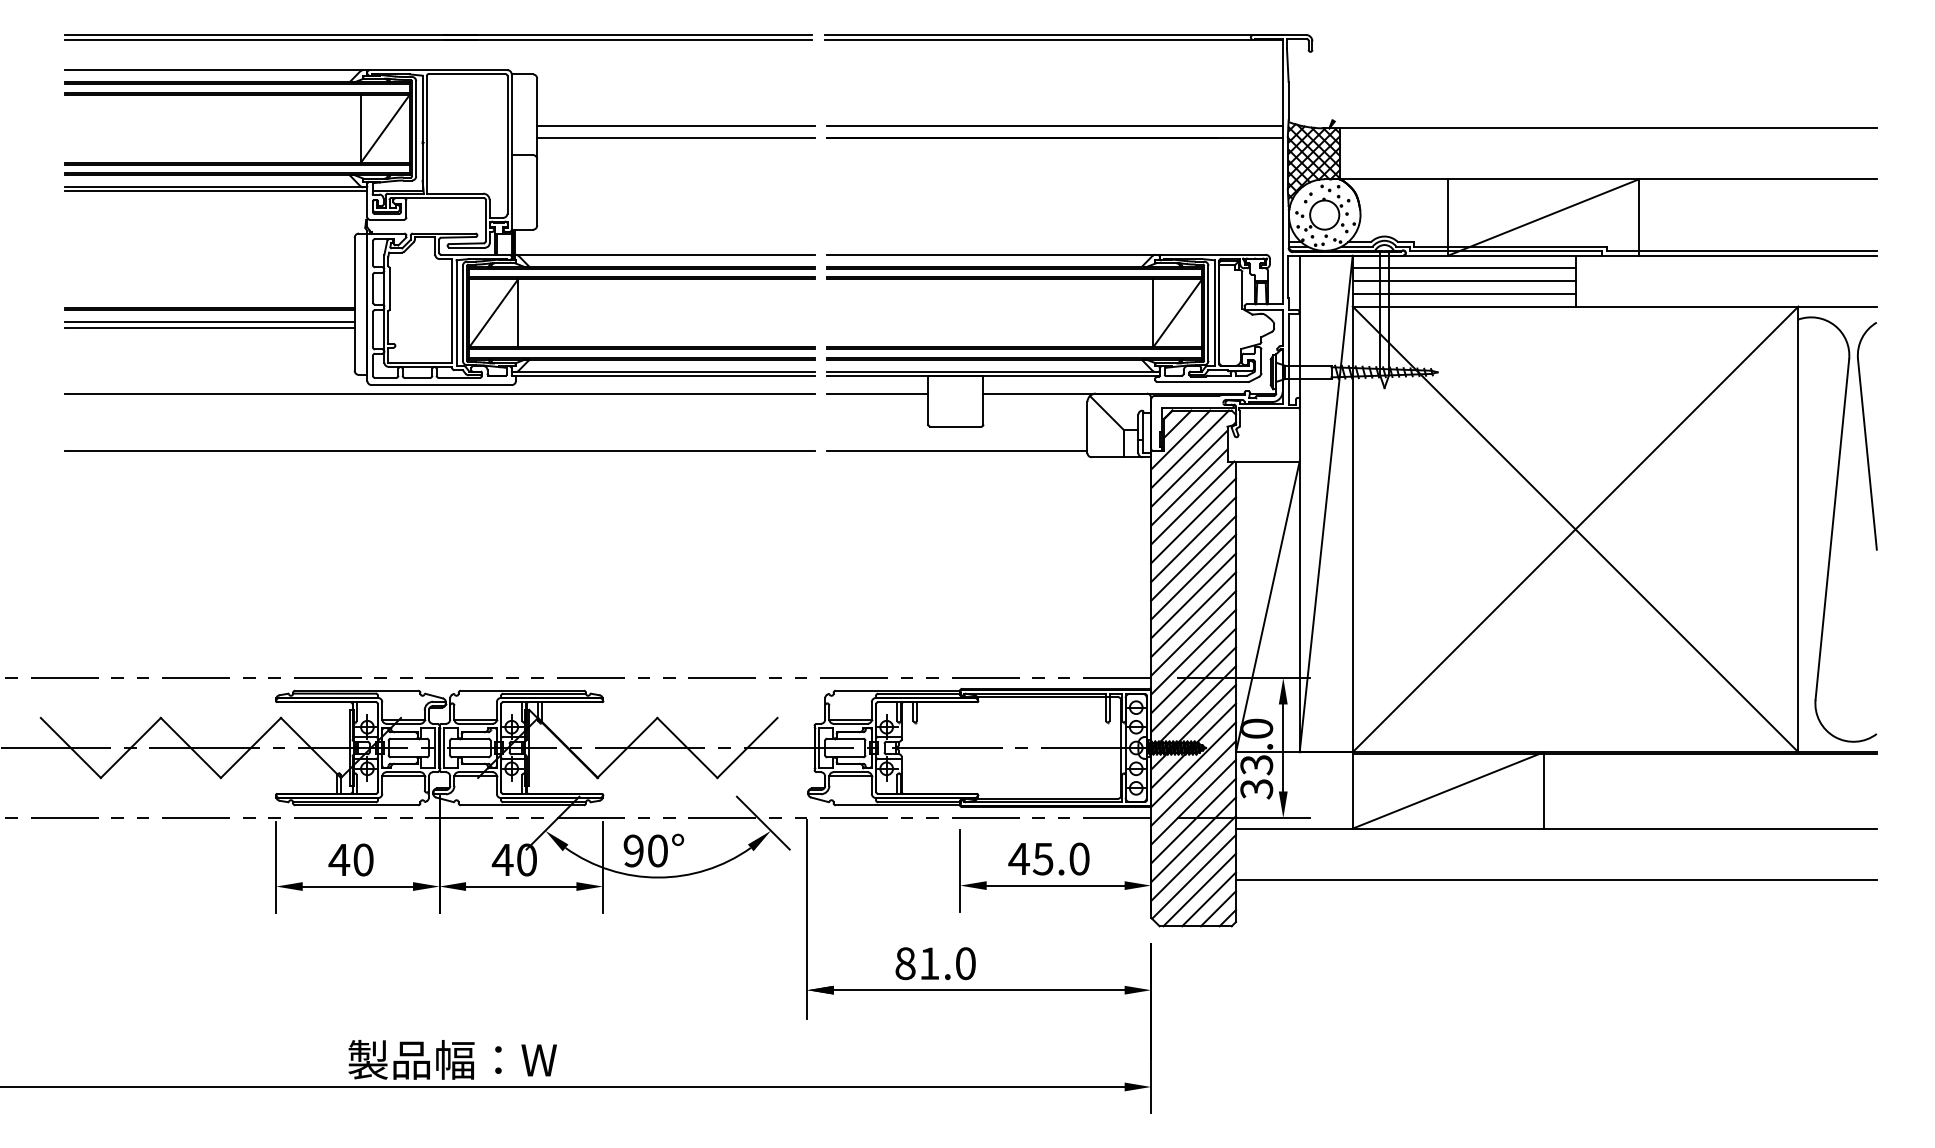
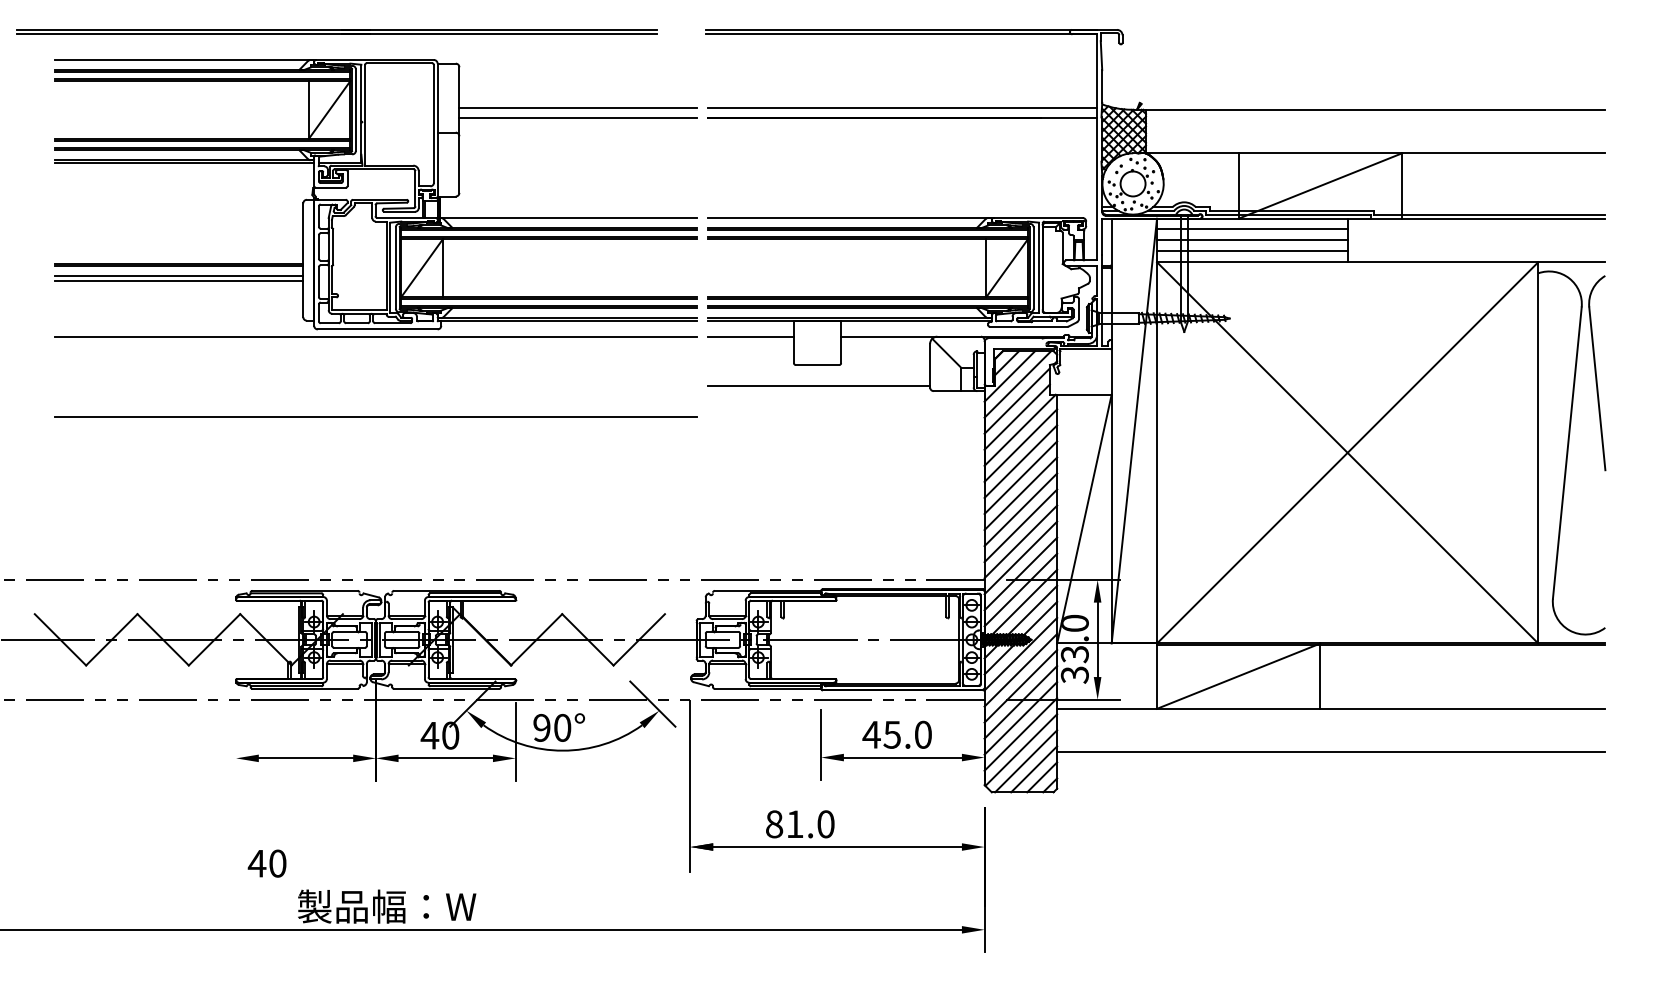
part: (437, 36) -> (336, 31), moved
line: (439, 450) -> (375, 416), moved
text: (350, 859) -> (266, 863), moved
line: (276, 866) -> (236, 741), removed

